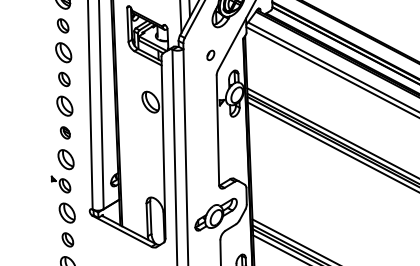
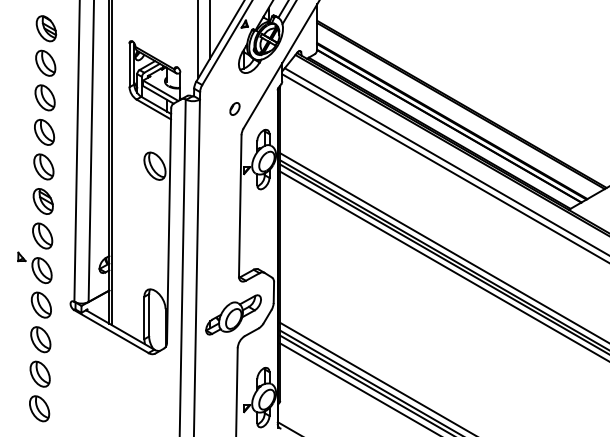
part: (62, 25) -> (45, 62), size x1.43
part: (64, 79) -> (44, 132), size x1.43
part: (64, 132) -> (42, 201), size x1.67
part: (60, 184) -> (34, 267), size x1.43
part: (67, 239) -> (40, 339), size x1.43

